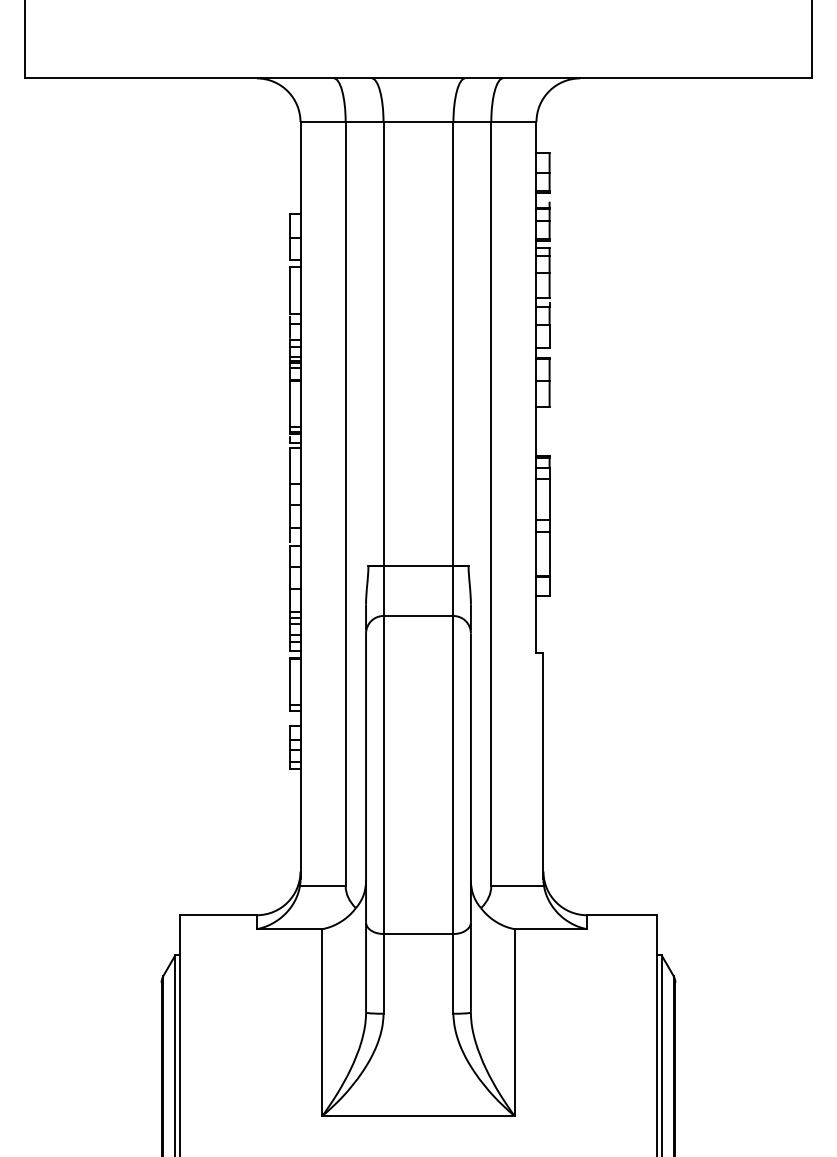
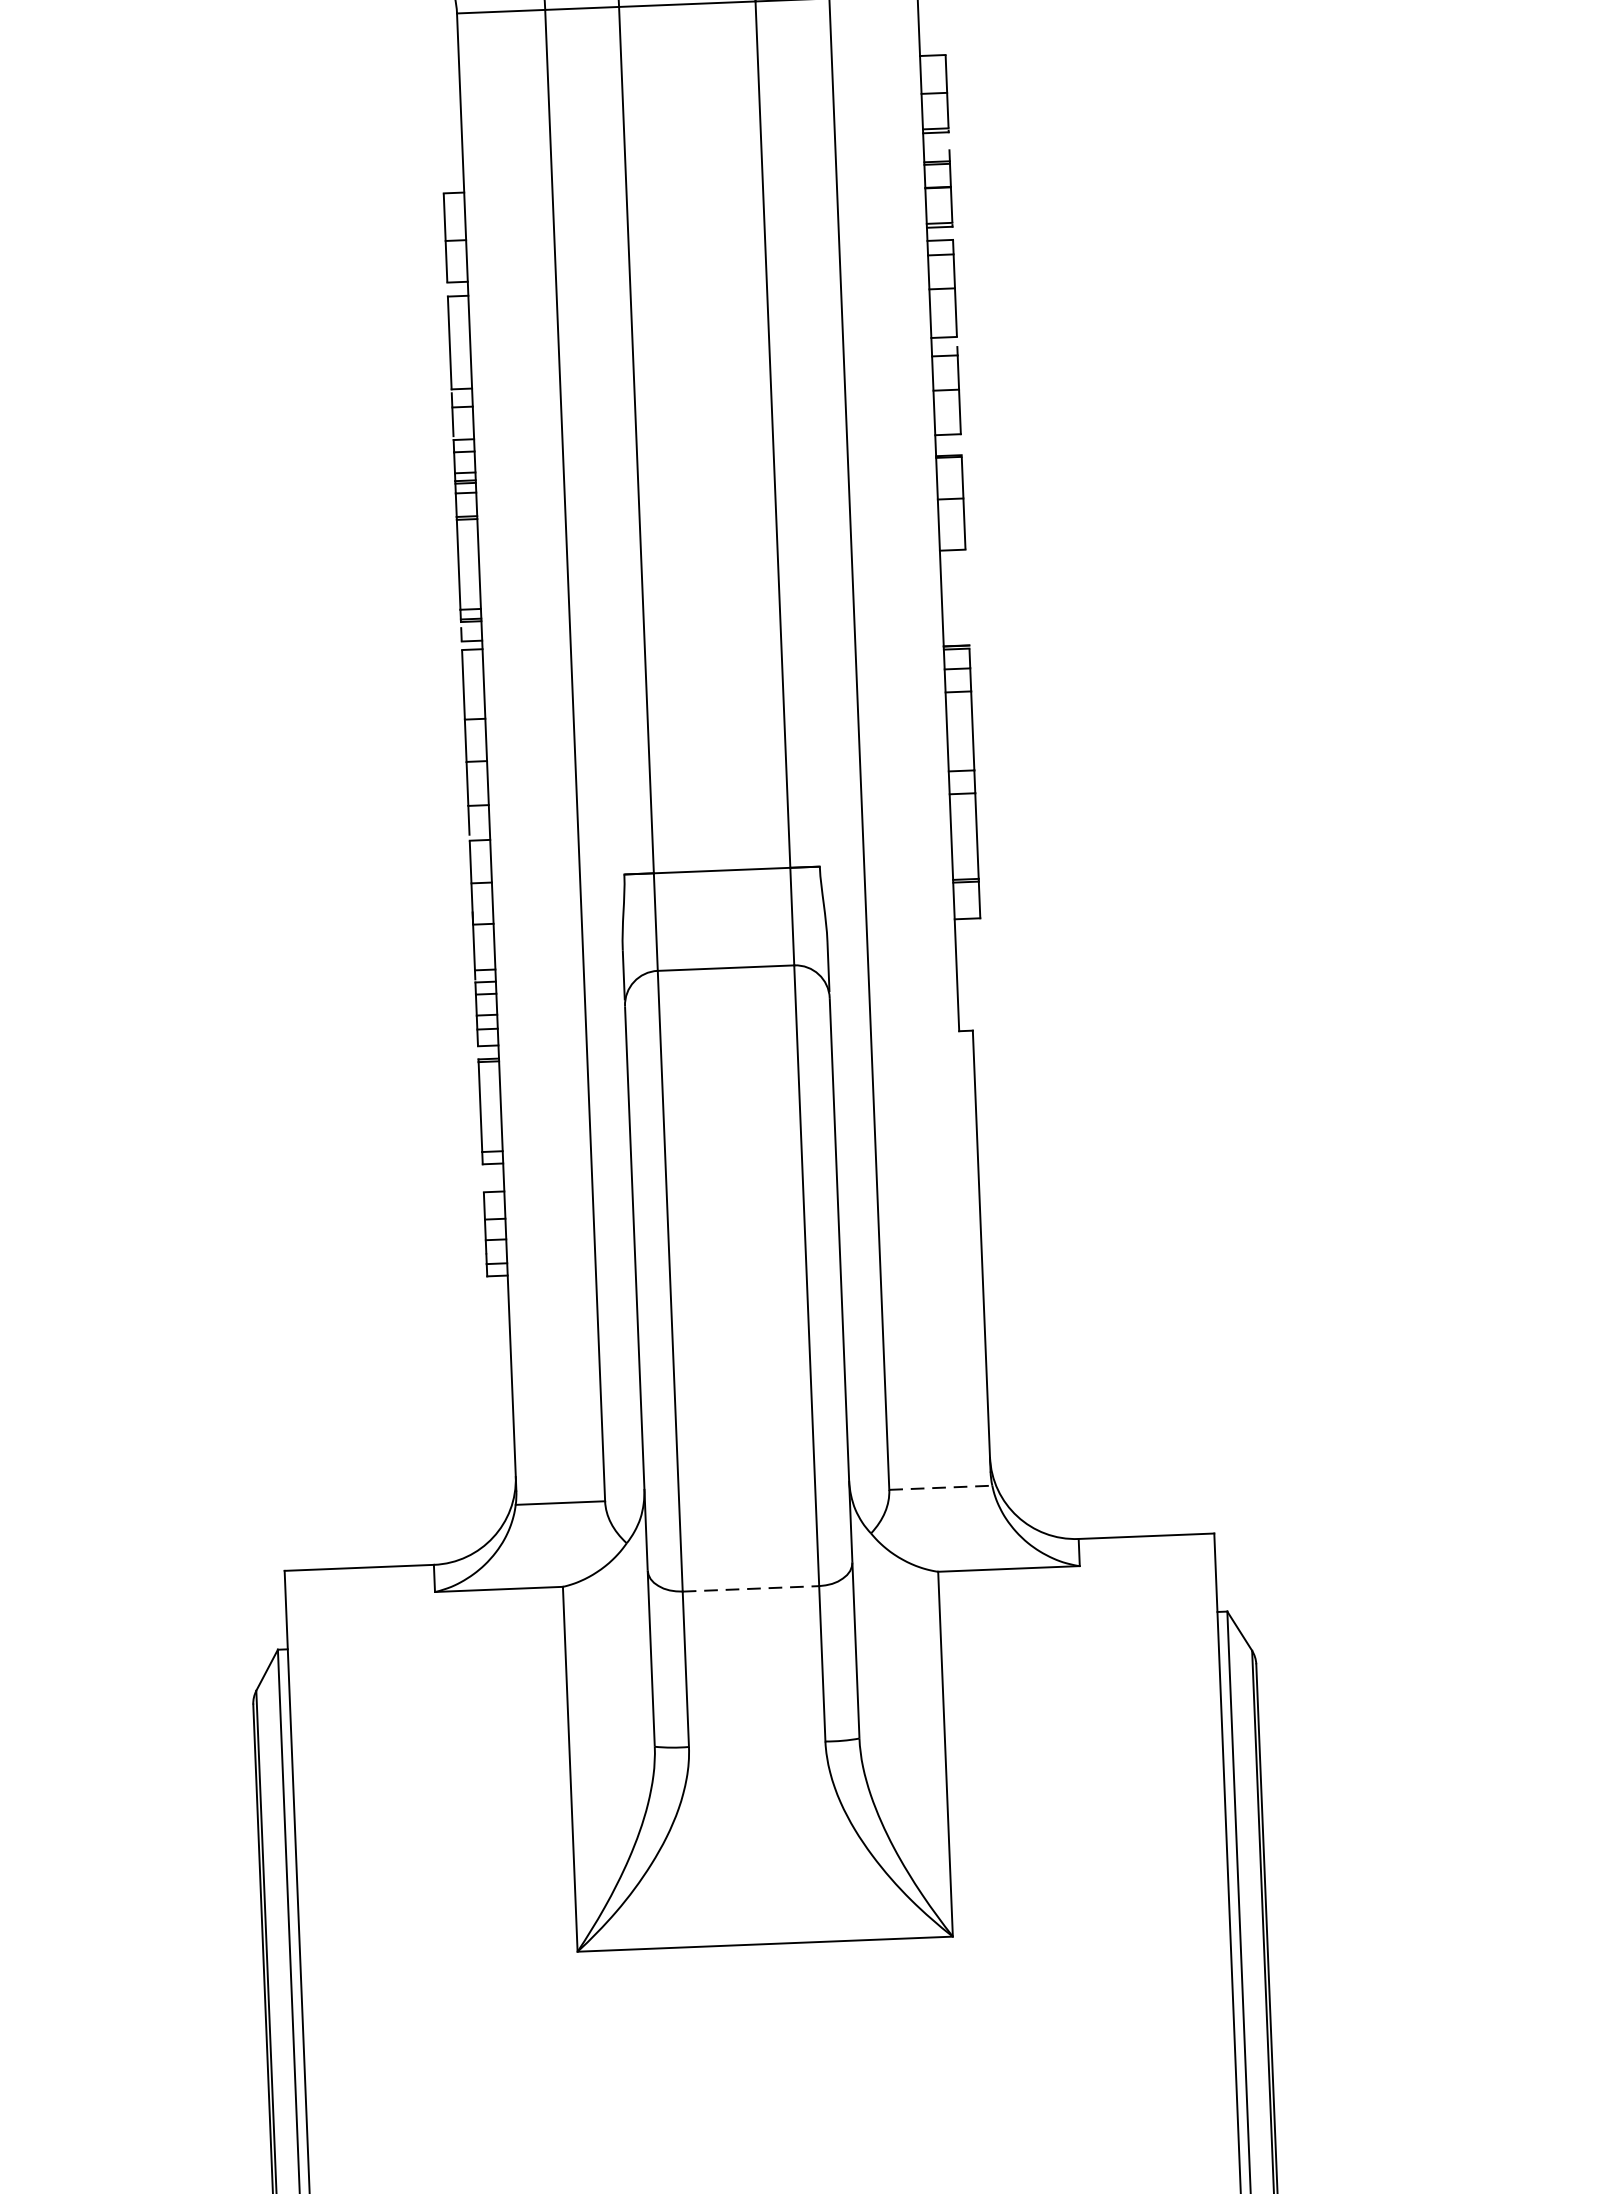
line: (518, 886) -> (942, 1488), solid -> dashed
line: (418, 934) -> (750, 1589), solid -> dashed

